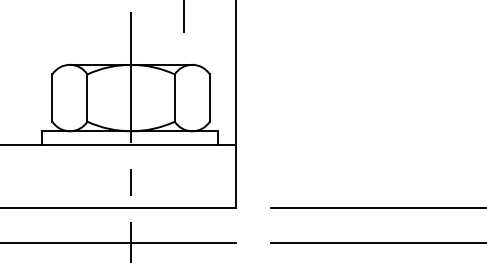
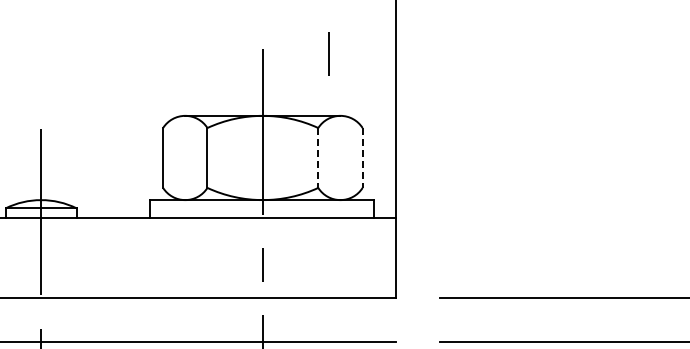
line: (175, 97) -> (318, 157), solid -> dashed
line: (209, 97) -> (362, 157), solid -> dashed

